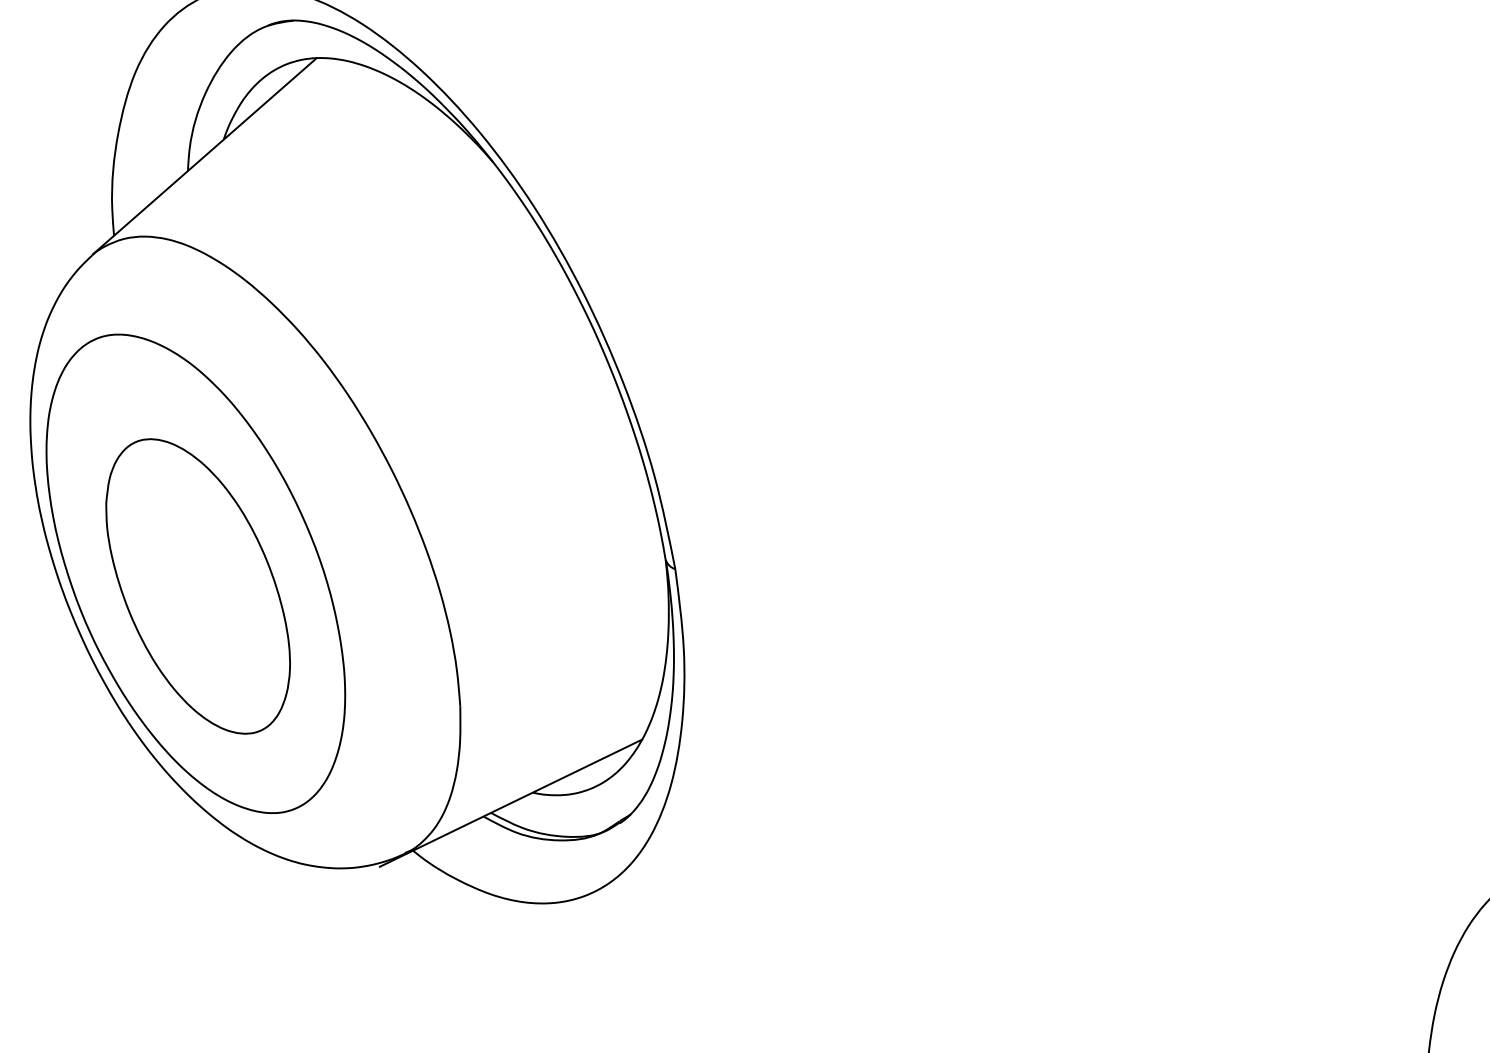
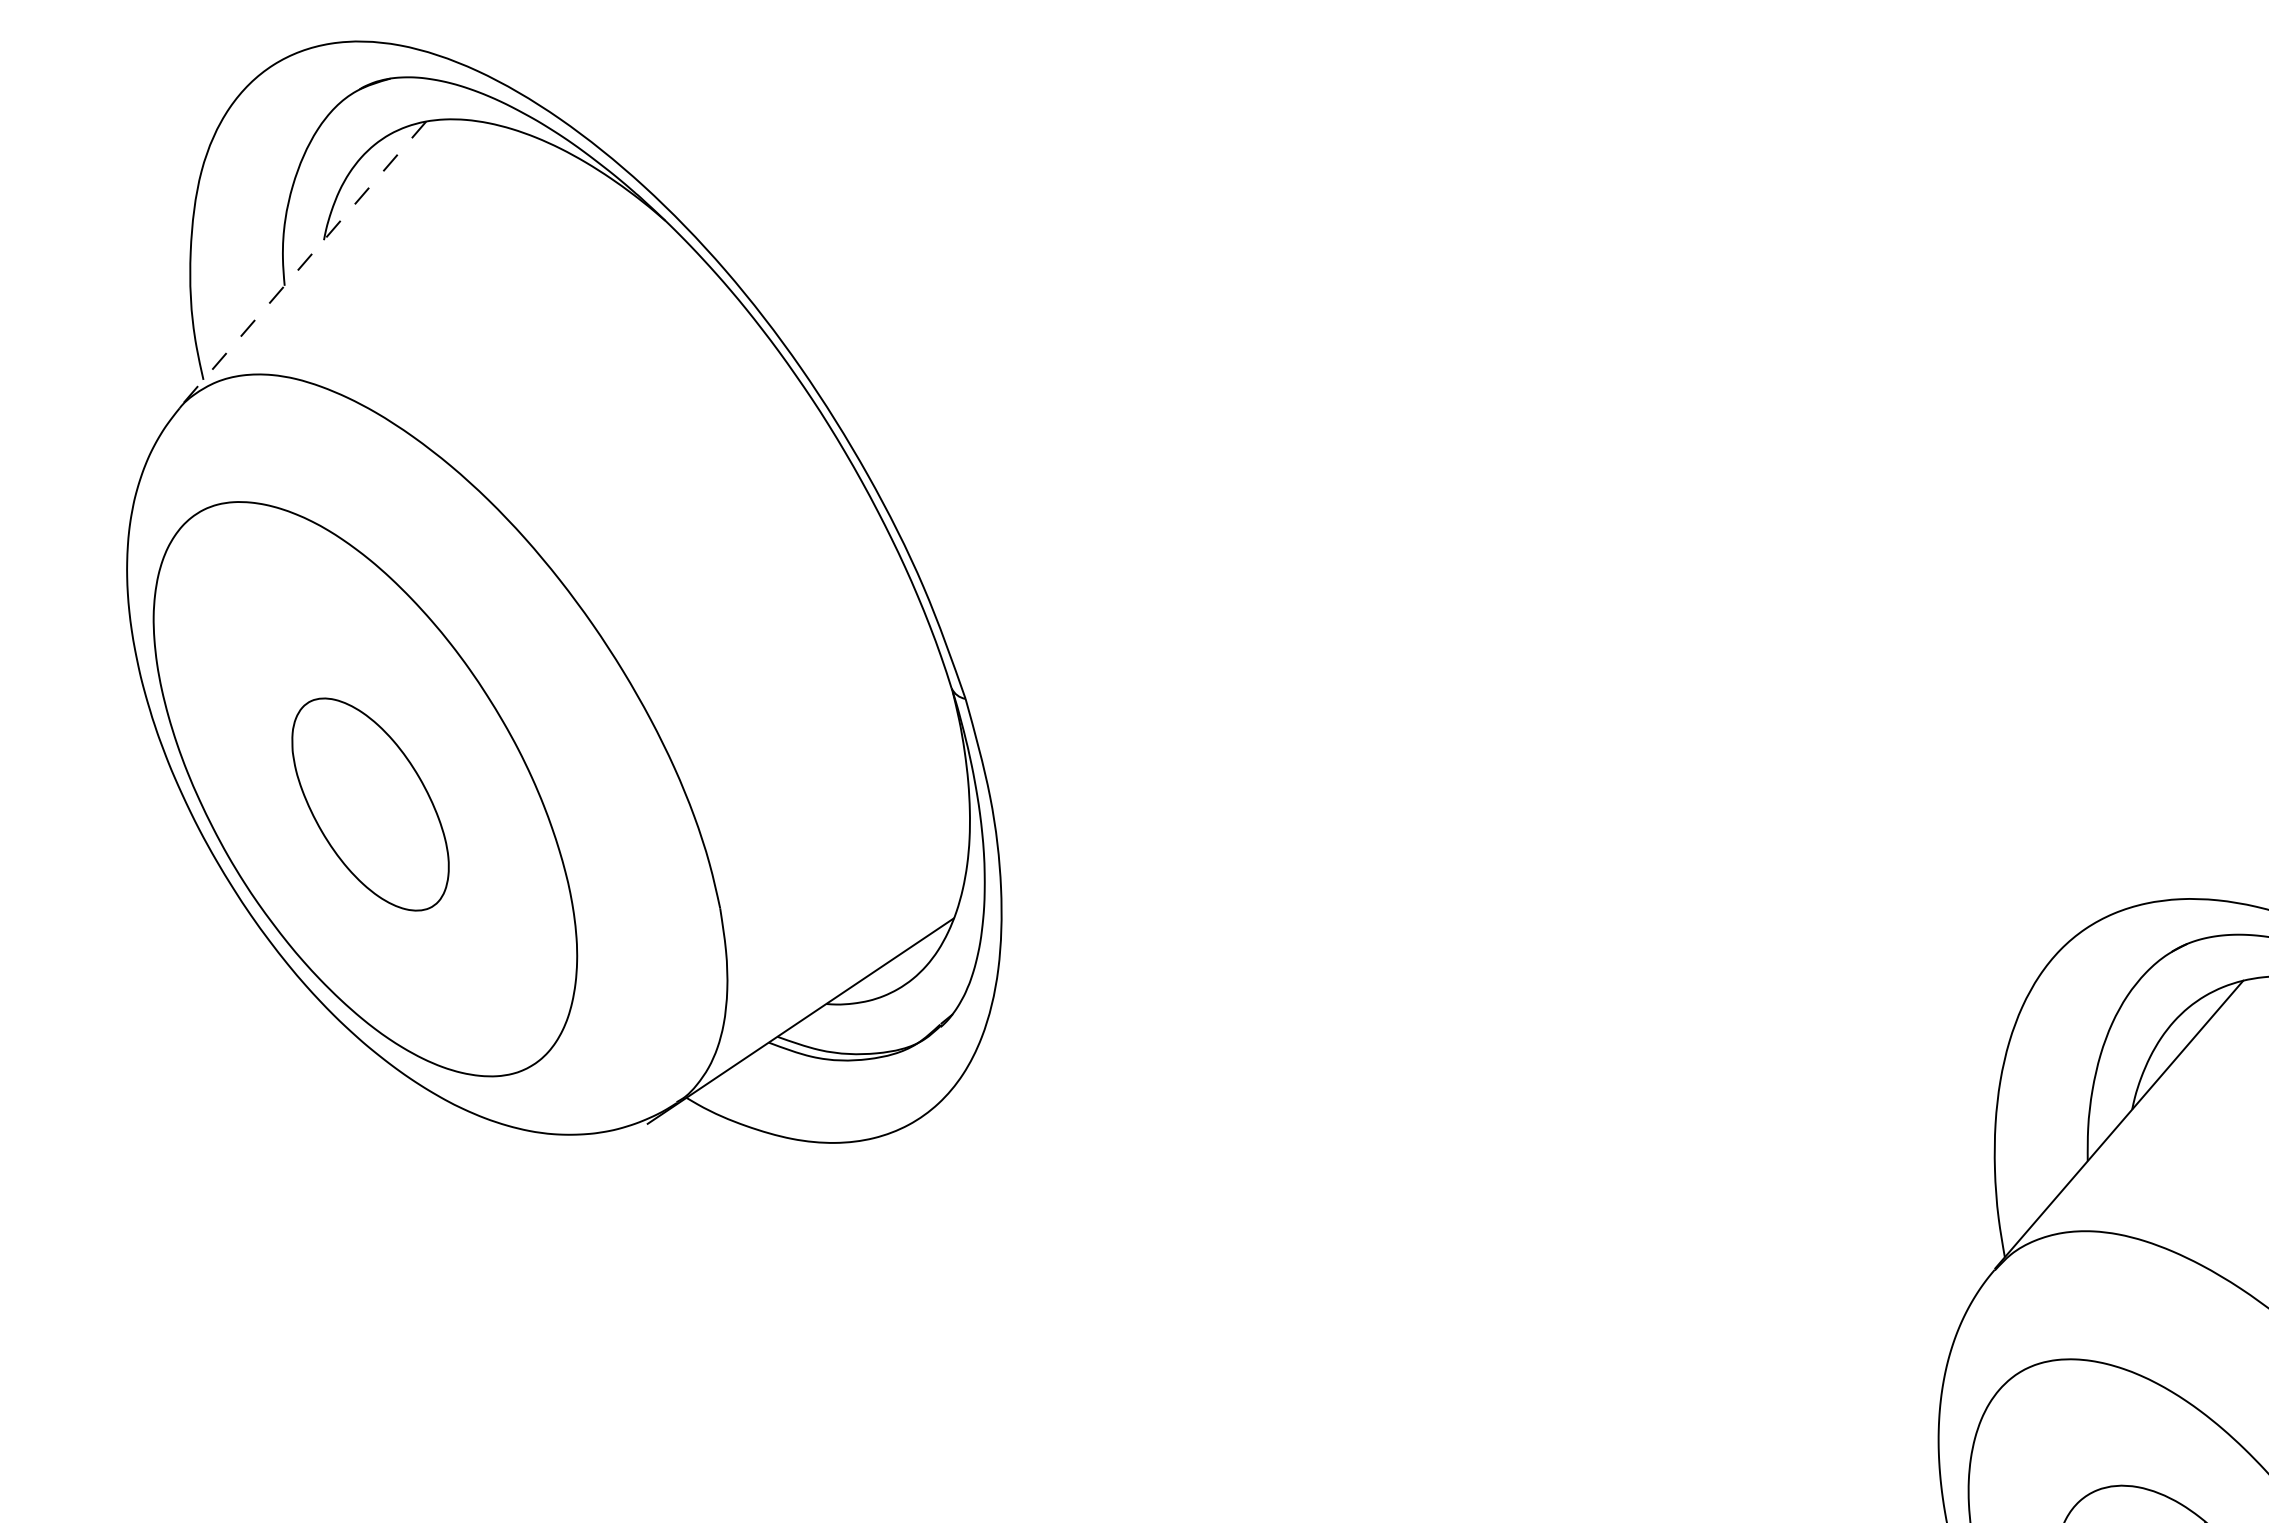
line: (204, 156) -> (302, 264), solid -> dashed
part: (198, 586) -> (370, 804), size x0.6

